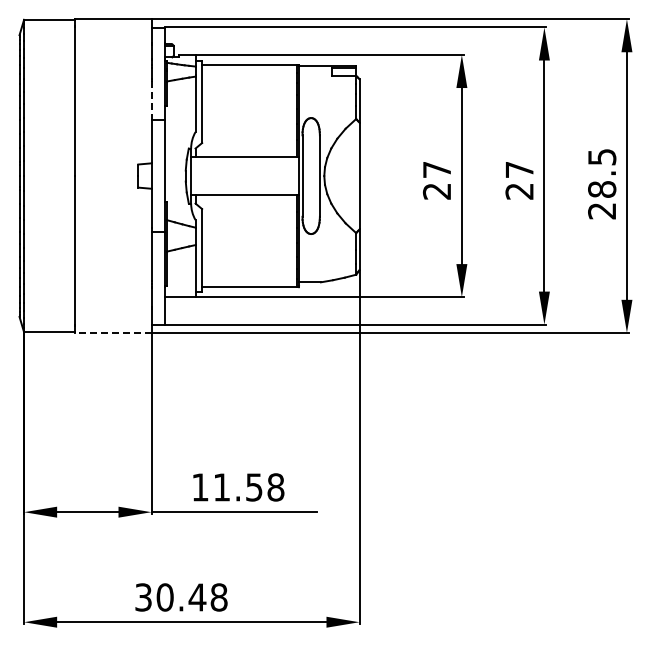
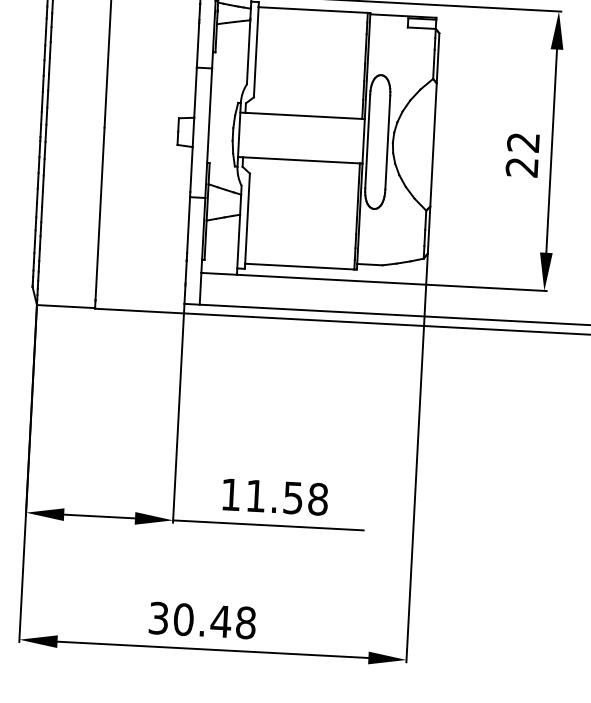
line: (151, 101) -> (197, 46), dashed -> solid
text: (436, 170) -> (522, 143), 27 -> 22
line: (113, 332) -> (140, 310), dashed -> solid

